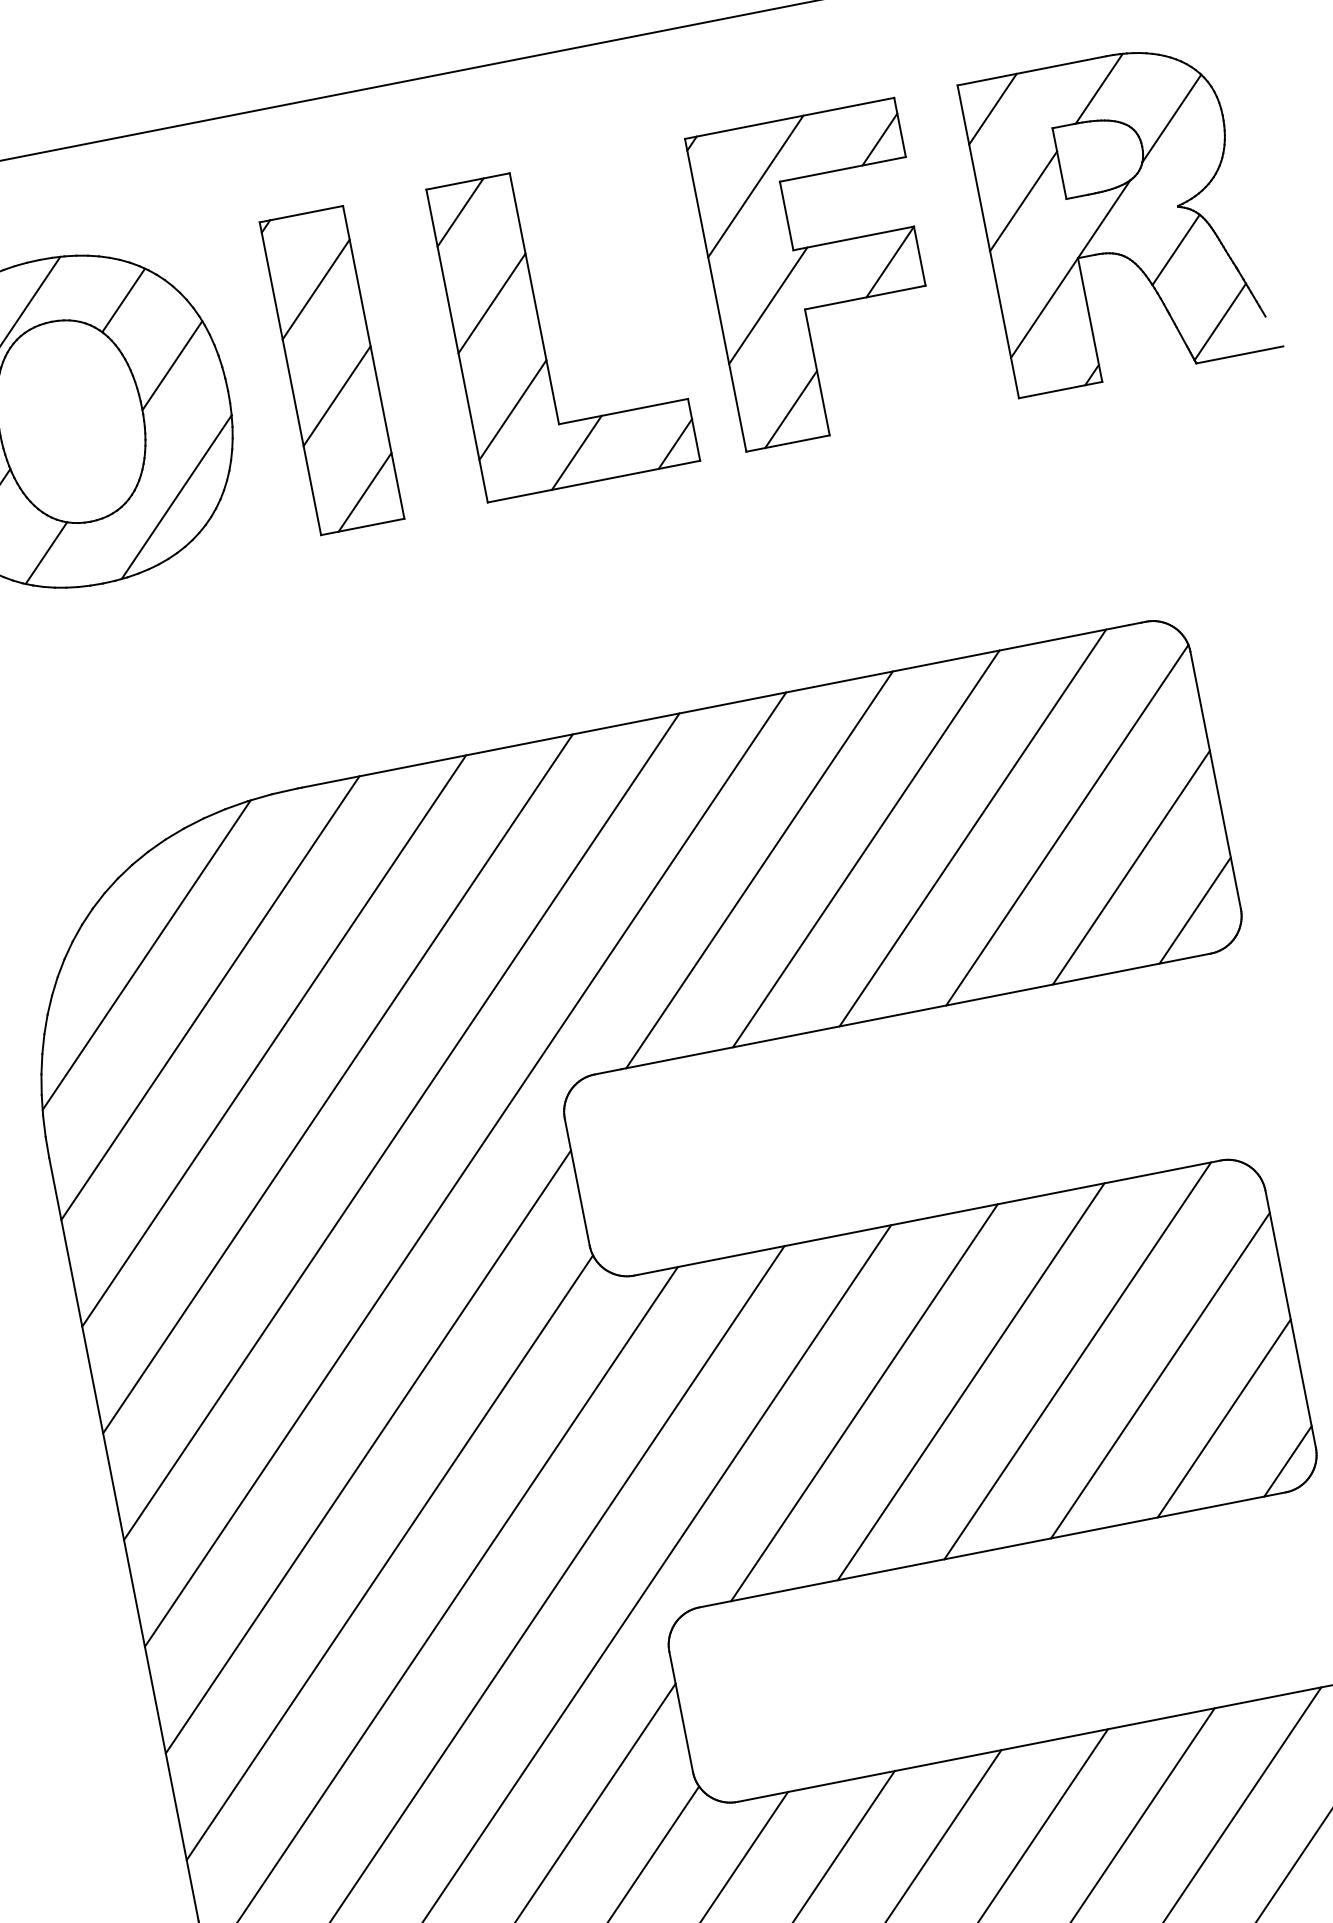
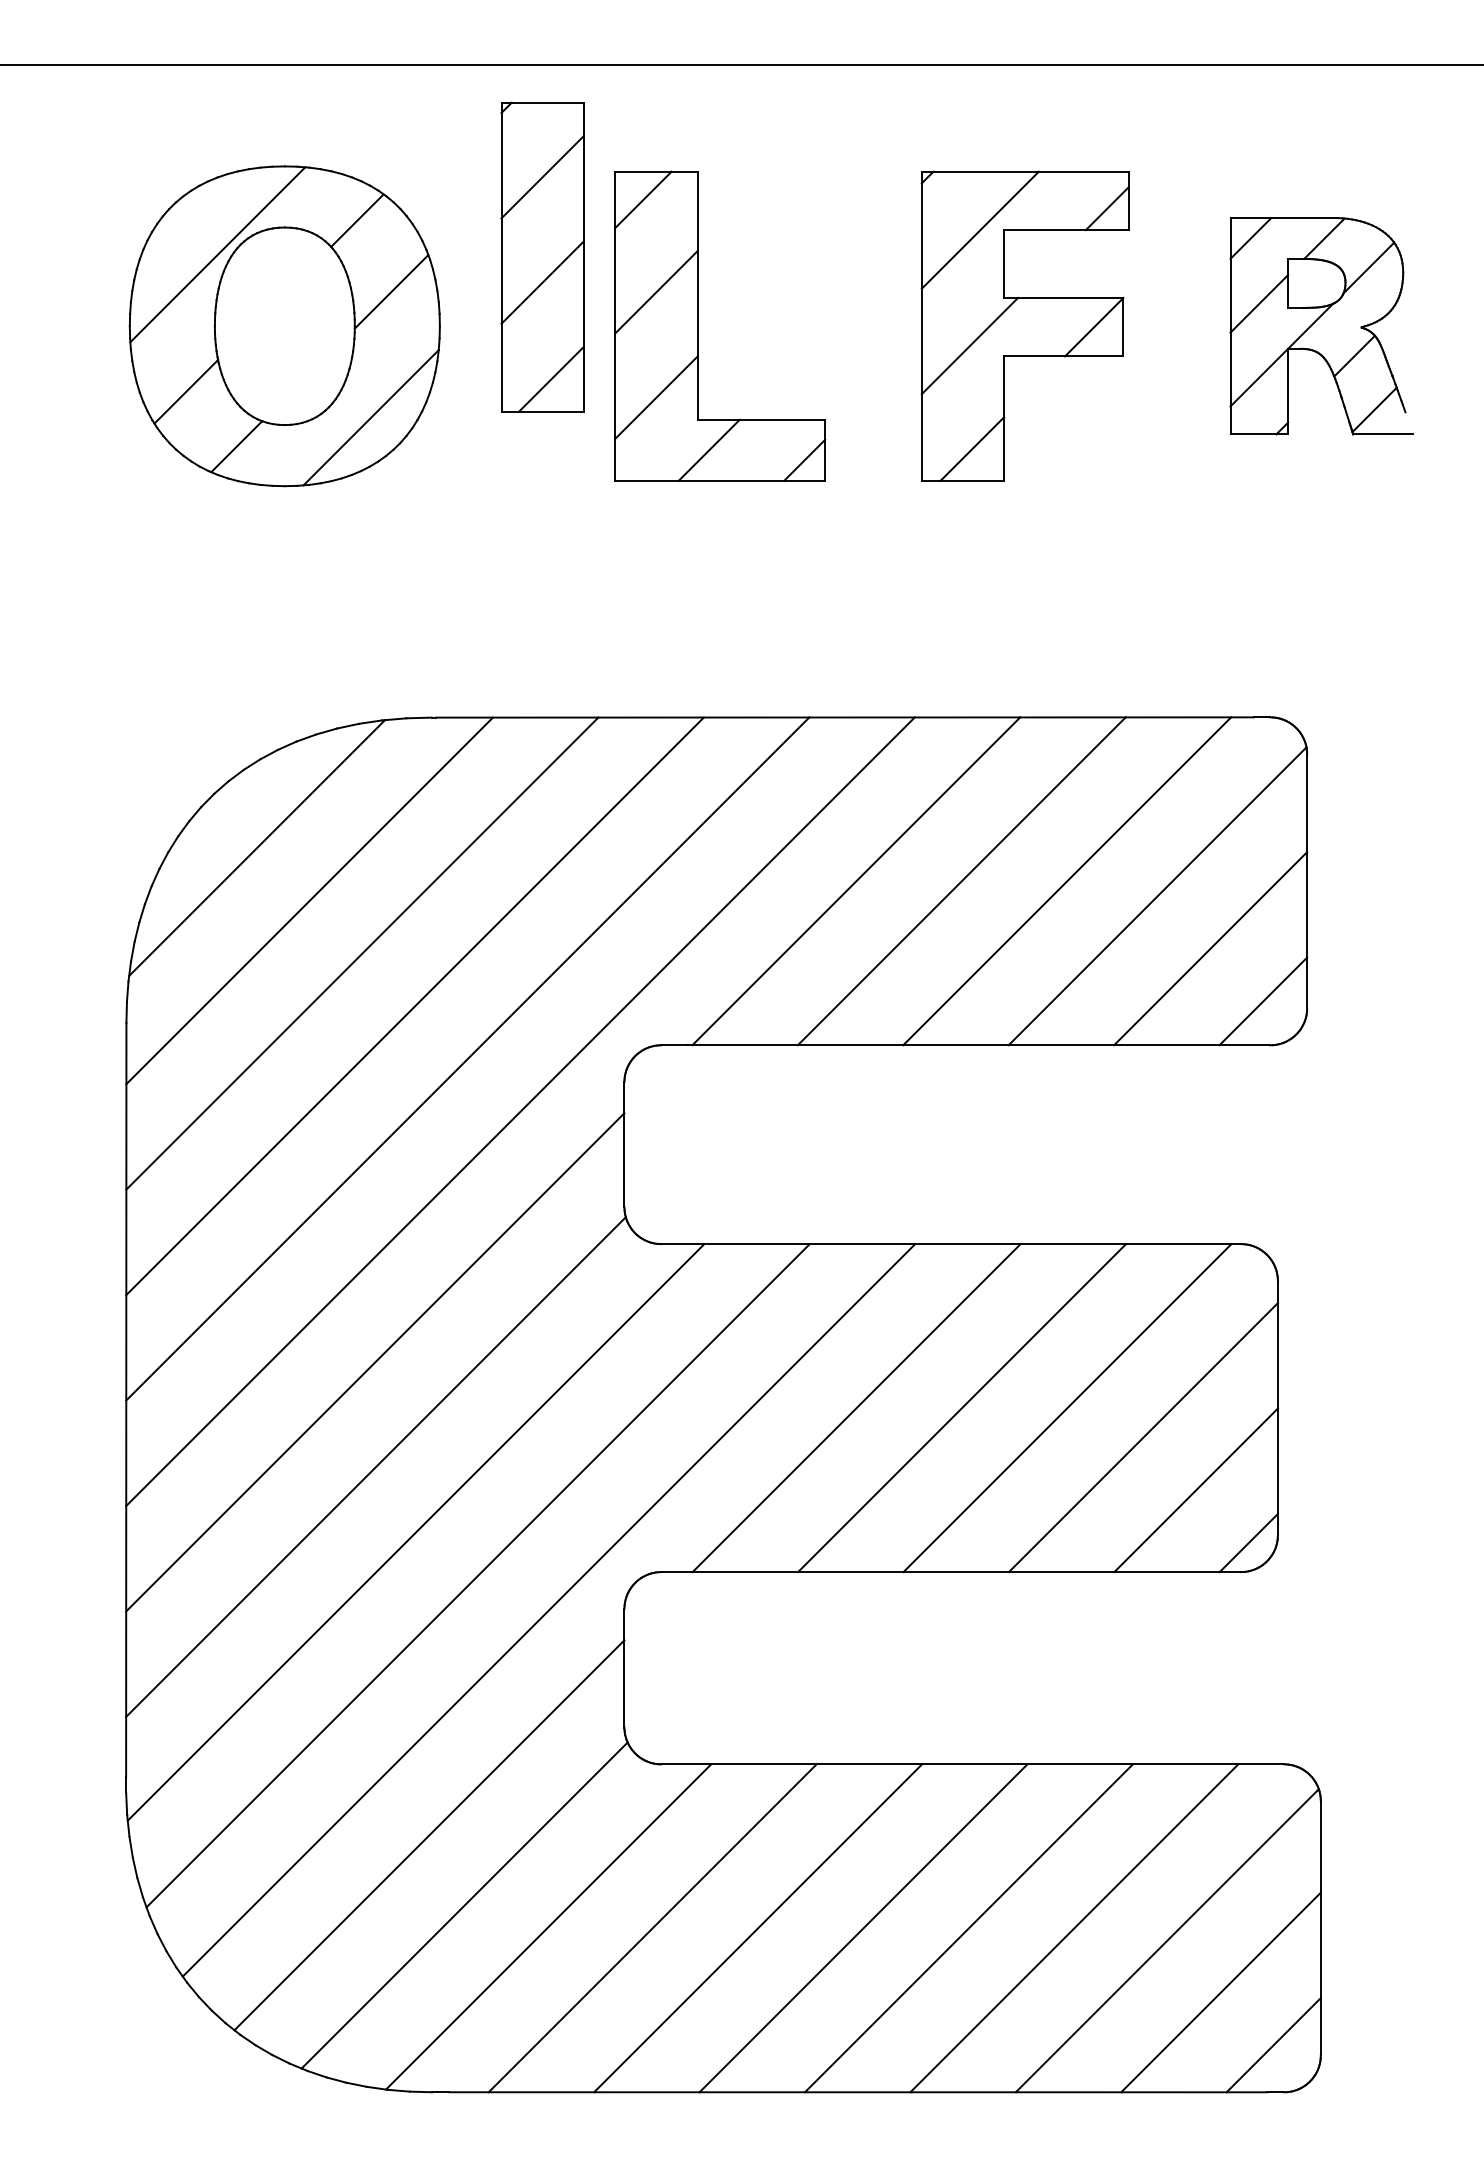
part: (1119, 215) -> (1321, 325), size x0.7
part: (541, 328) -> (698, 325), moved
part: (331, 369) -> (542, 256), moved

